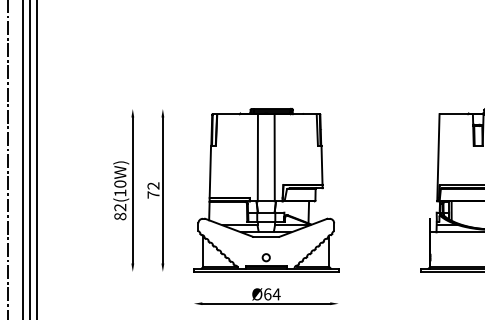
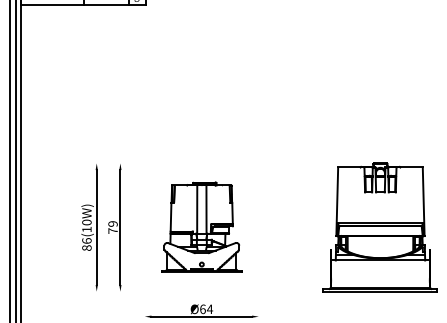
text: (154, 185) -> (113, 223), 72 -> 79
part: (265, 190) -> (201, 227), size x0.7
text: (119, 206) -> (86, 240), 82(10W) -> 86(10W)

